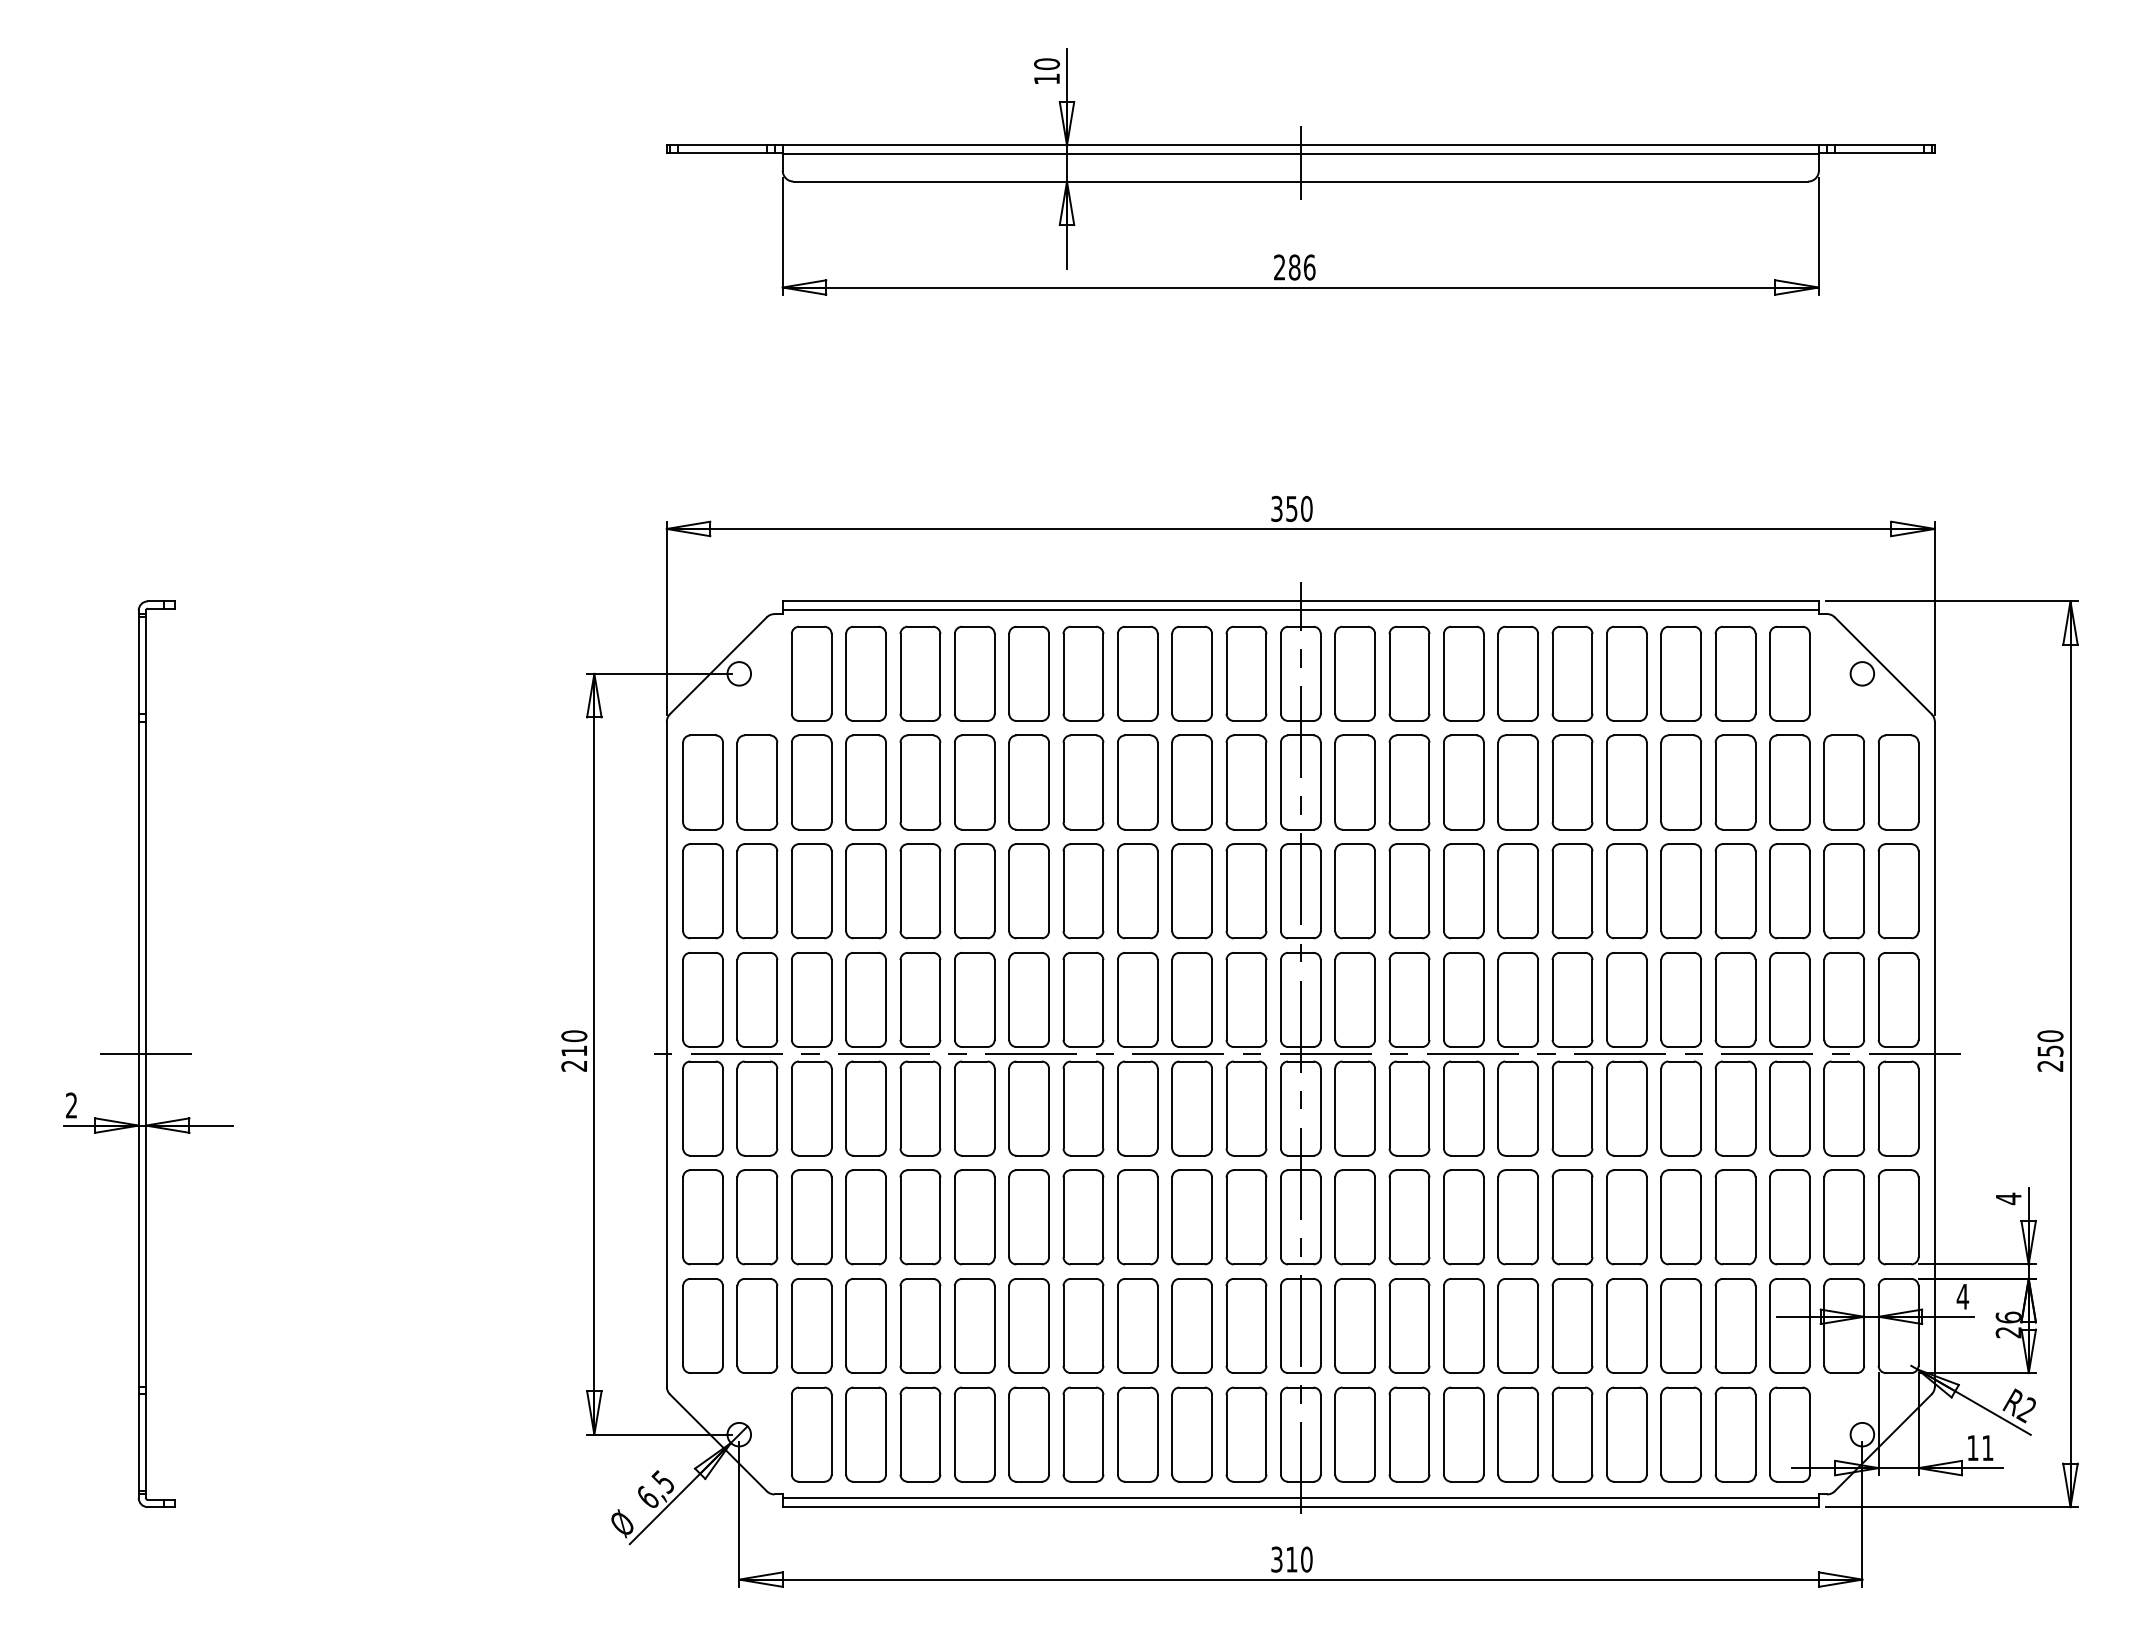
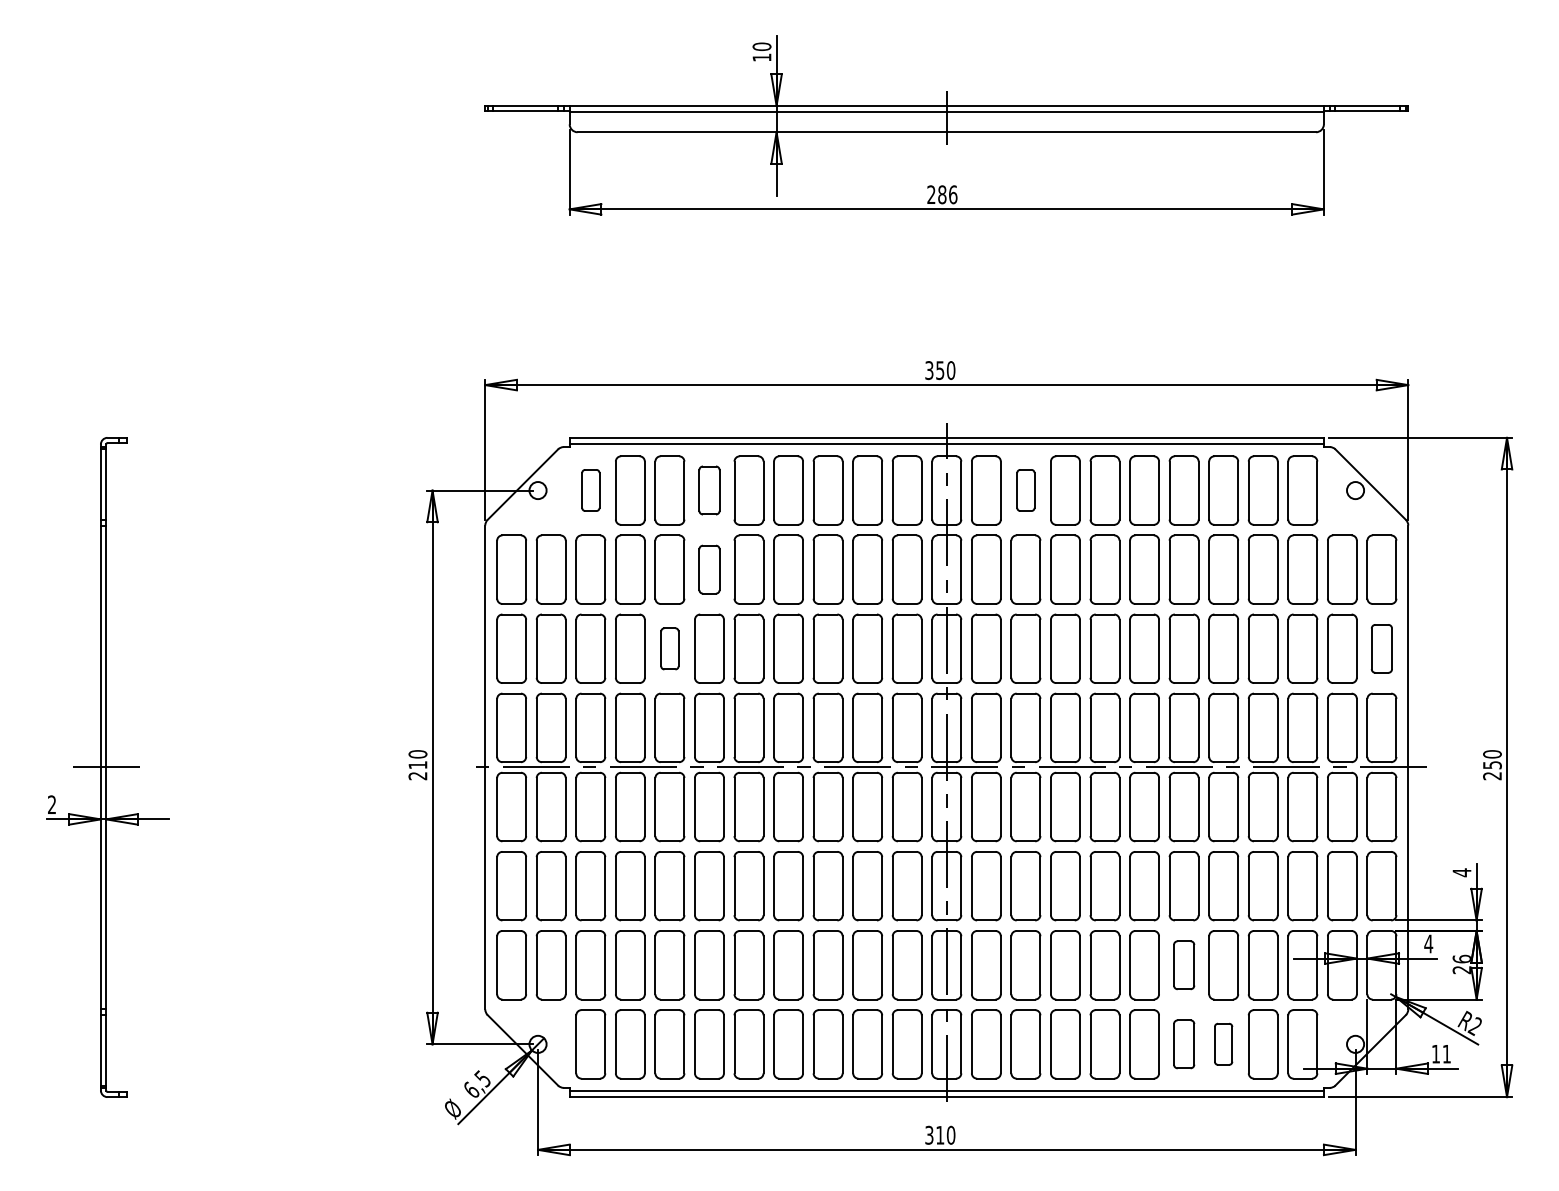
part: (811, 673) -> (590, 490), size x0.6
part: (974, 673) -> (709, 490), size x0.7
part: (1409, 673) -> (1025, 490), size x0.6
part: (974, 782) -> (709, 569), size x0.7
part: (920, 891) -> (669, 649), size x0.6
part: (1898, 891) -> (1381, 649), size x0.7
part: (1626, 1325) -> (1183, 964), size x0.7
part: (1626, 1434) -> (1183, 1044), size x0.7
part: (1680, 1434) -> (1223, 1044), size x0.6

